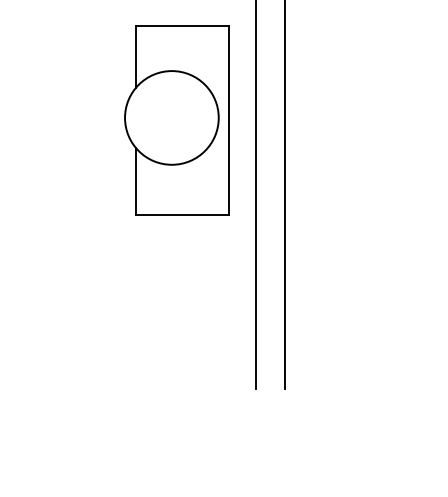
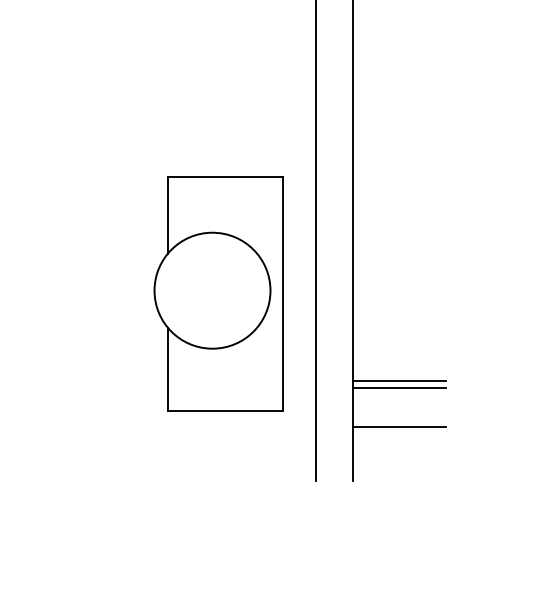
part: (176, 120) -> (218, 293), moved
line: (322, 307) -> (398, 380), added
line: (322, 313) -> (398, 387), added
line: (322, 345) -> (398, 427), added

